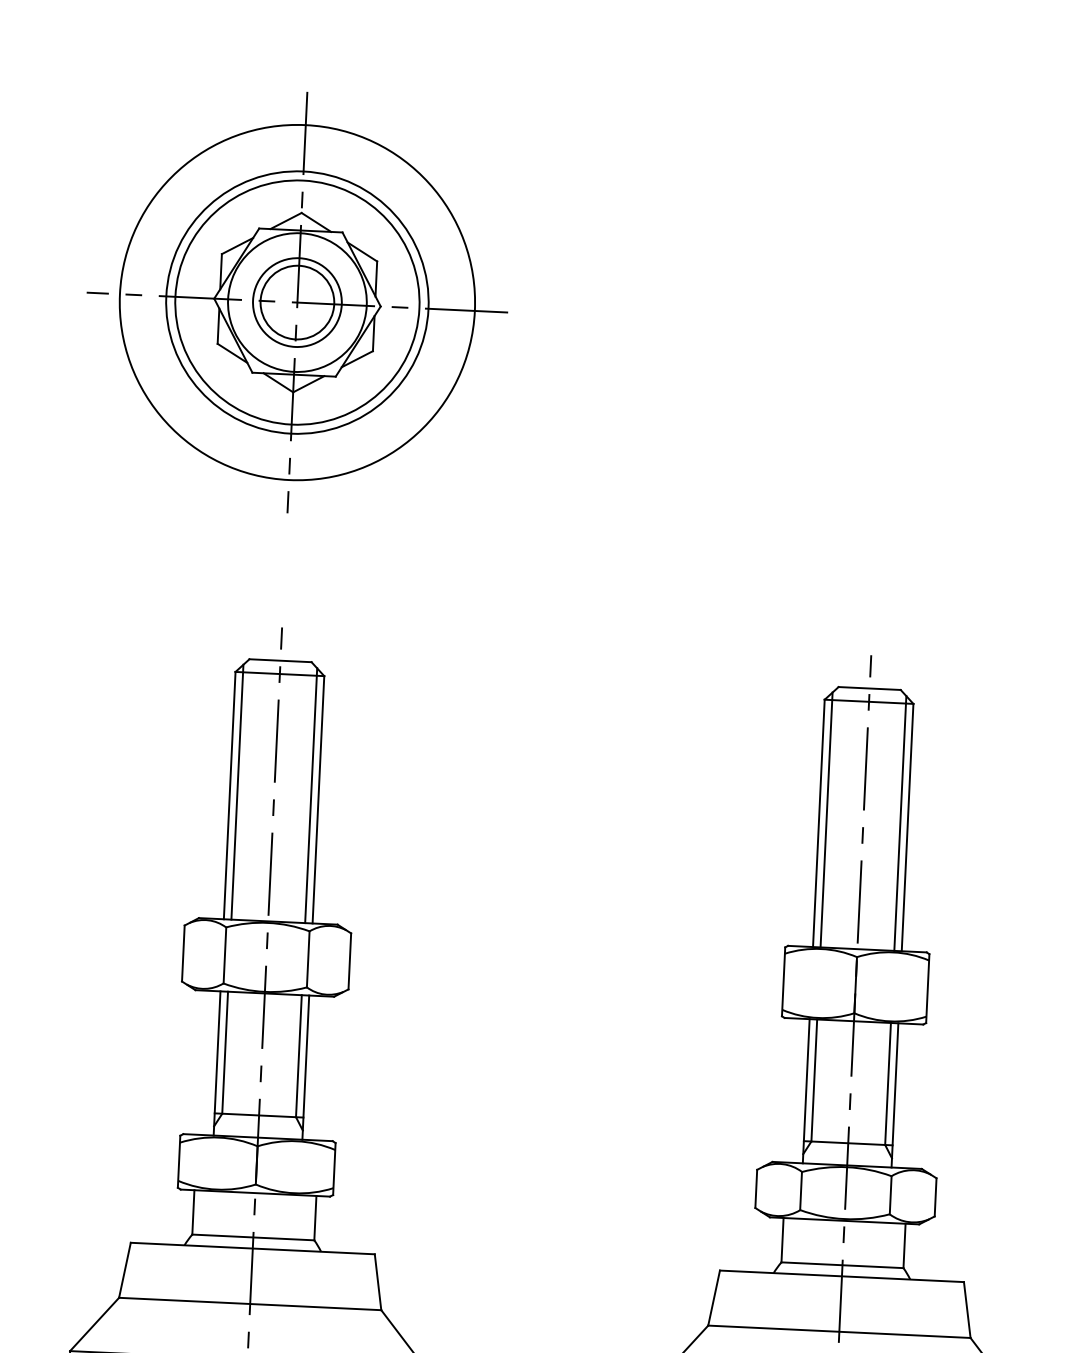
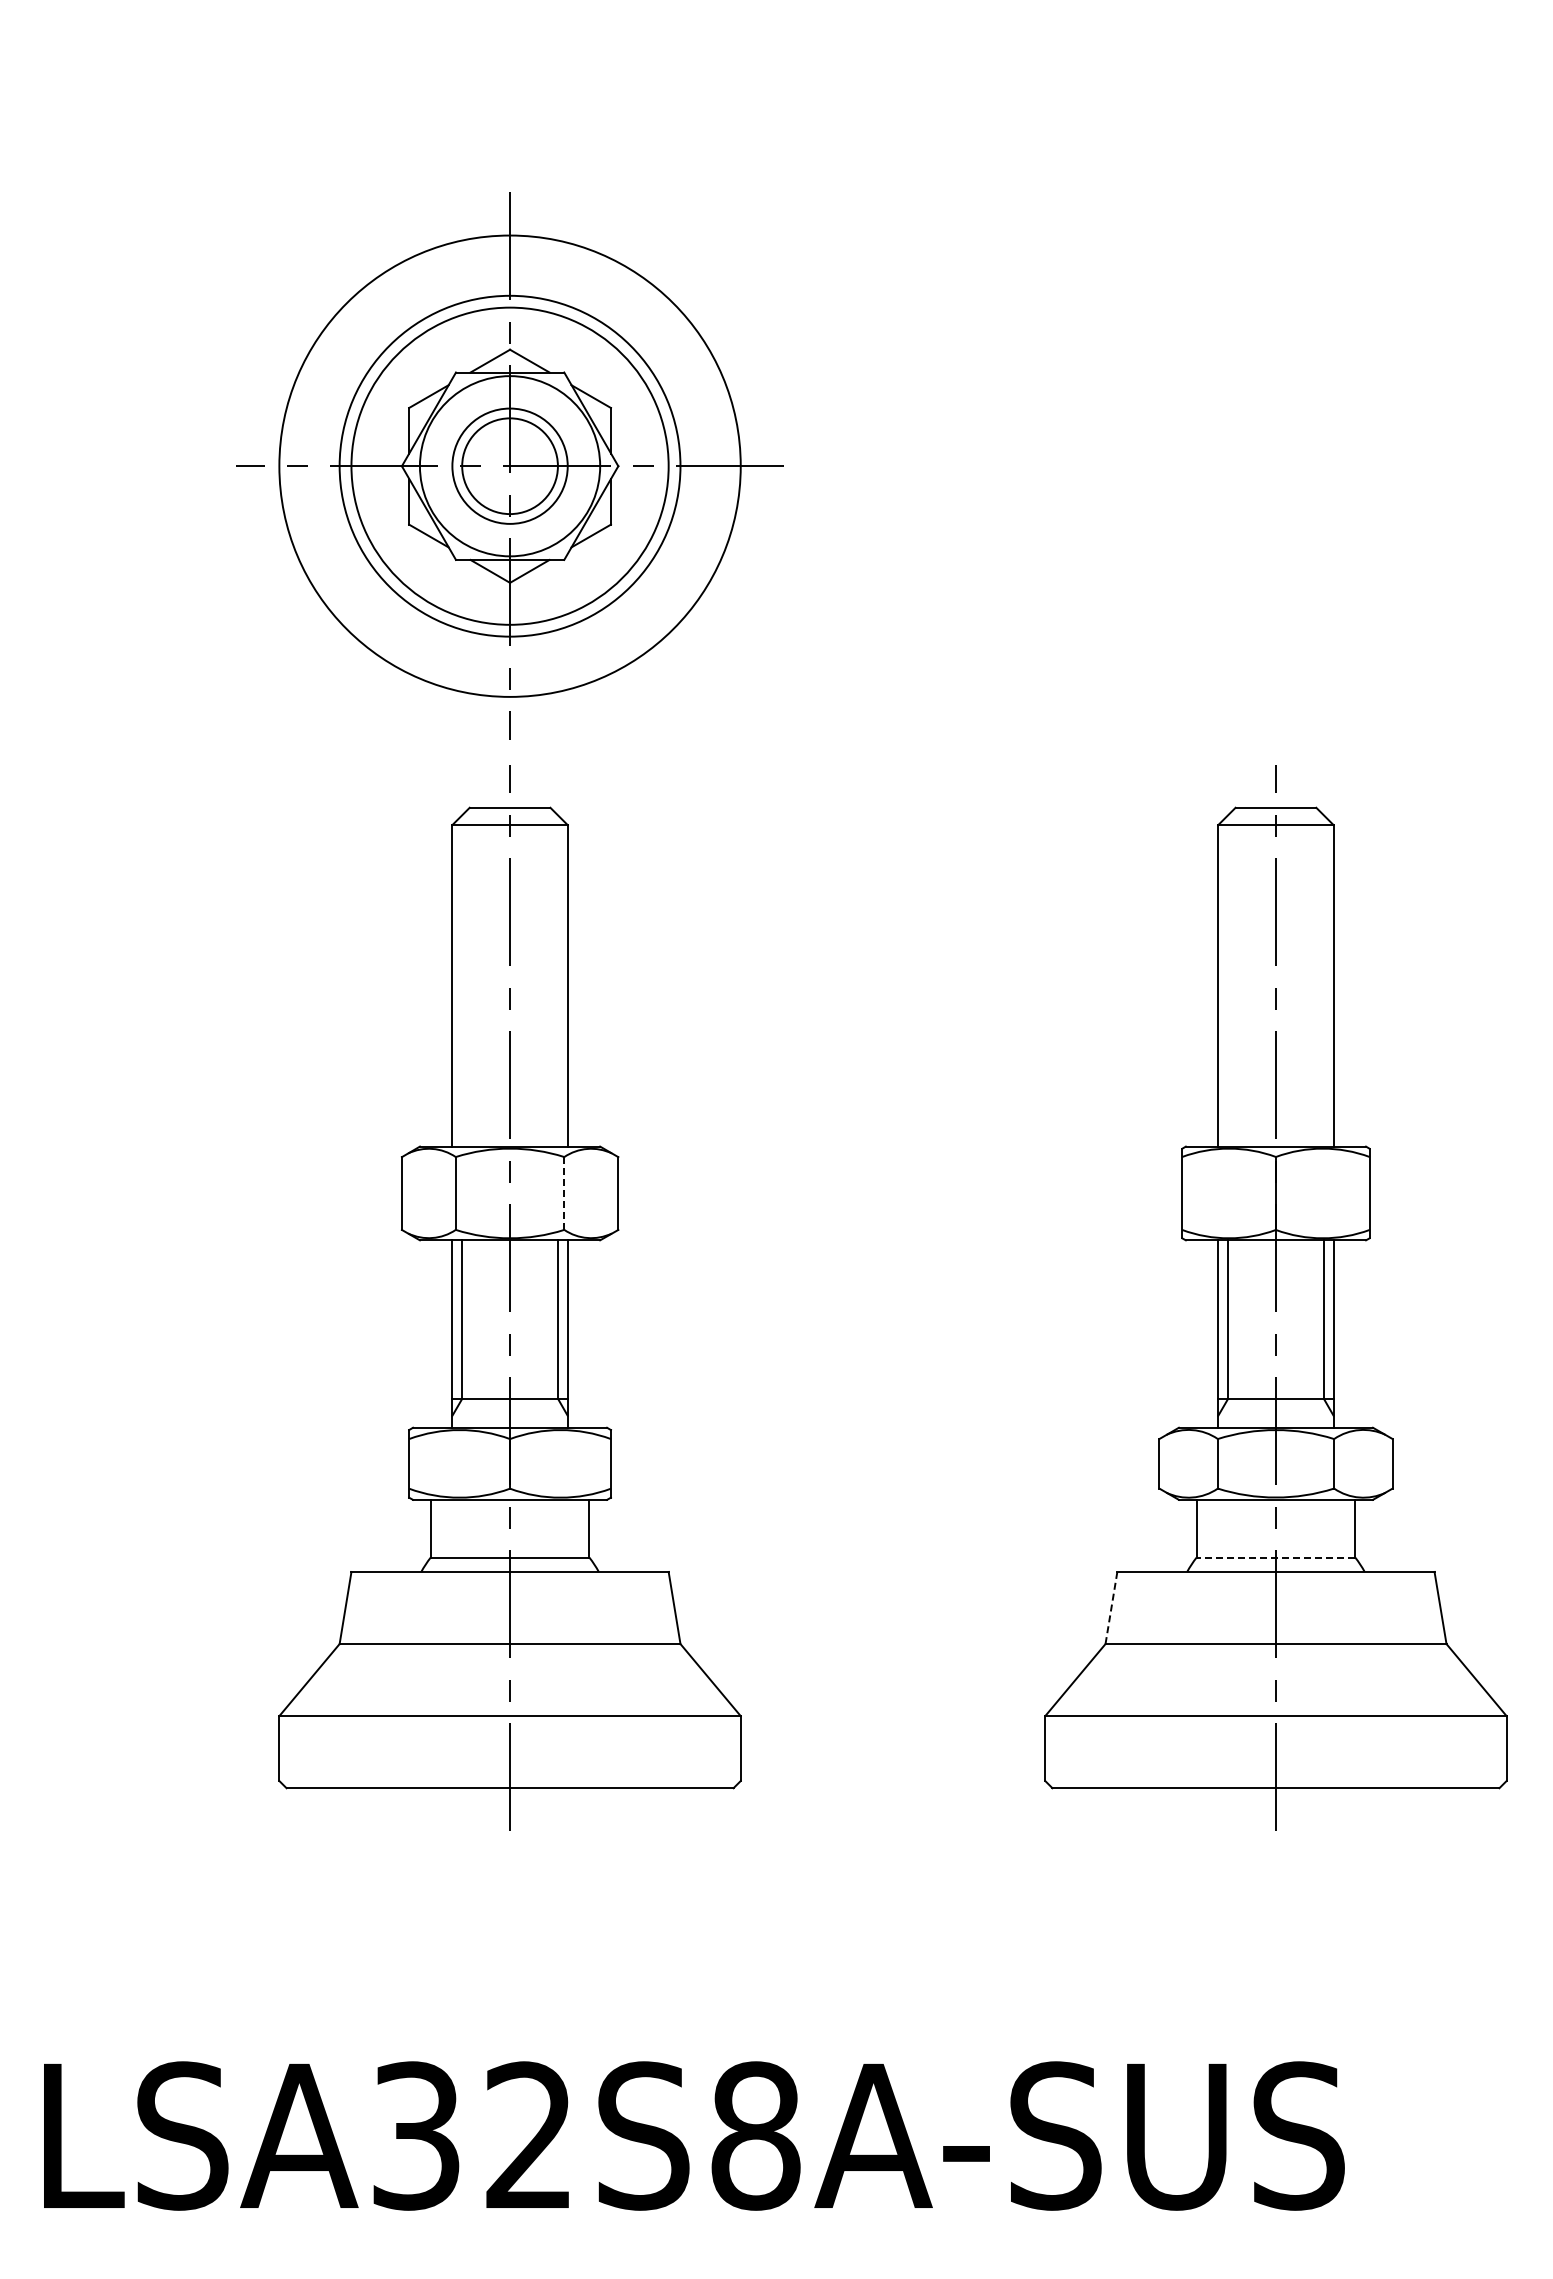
part: (297, 302) -> (509, 465), moved
line: (237, 791) -> (462, 980), removed
line: (311, 795) -> (558, 980), removed
line: (826, 819) -> (1228, 980), removed
line: (900, 823) -> (1323, 980), removed
line: (308, 960) -> (564, 1194), solid -> dashed
line: (842, 1265) -> (1275, 1557), solid -> dashed
line: (714, 1297) -> (1111, 1607), solid -> dashed

